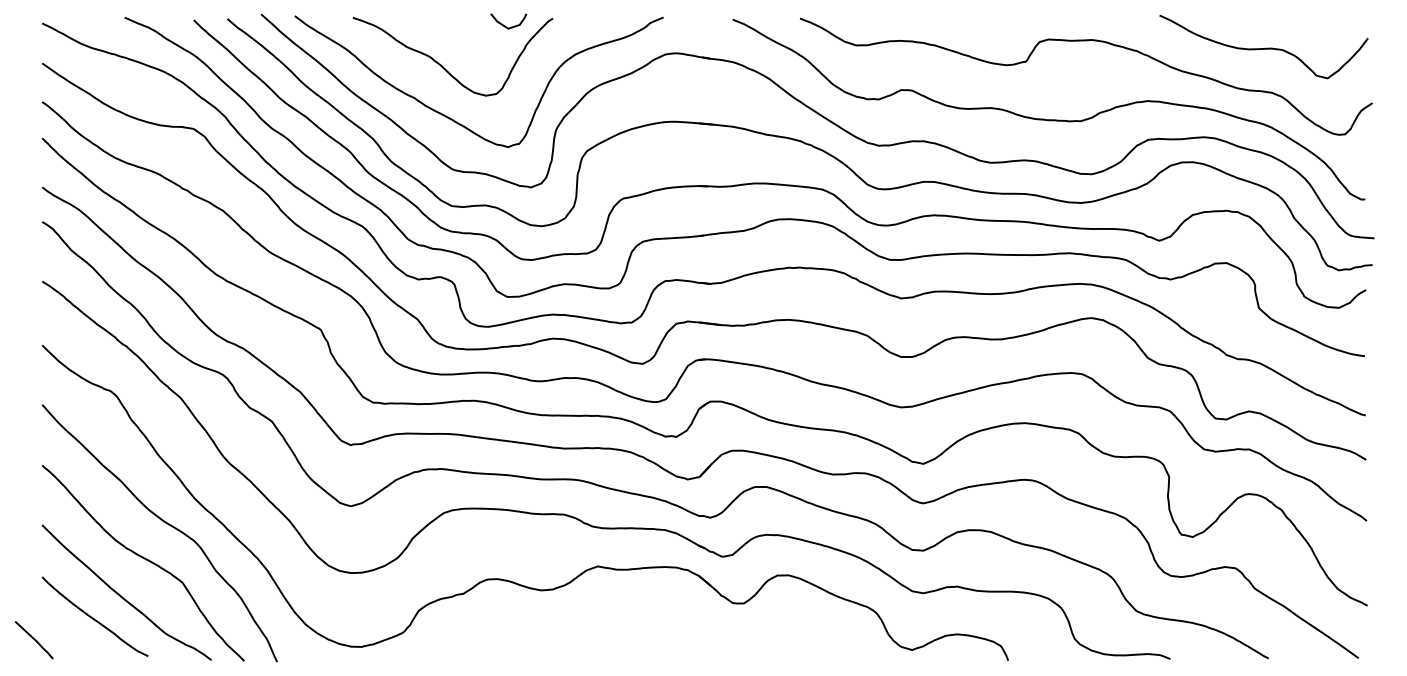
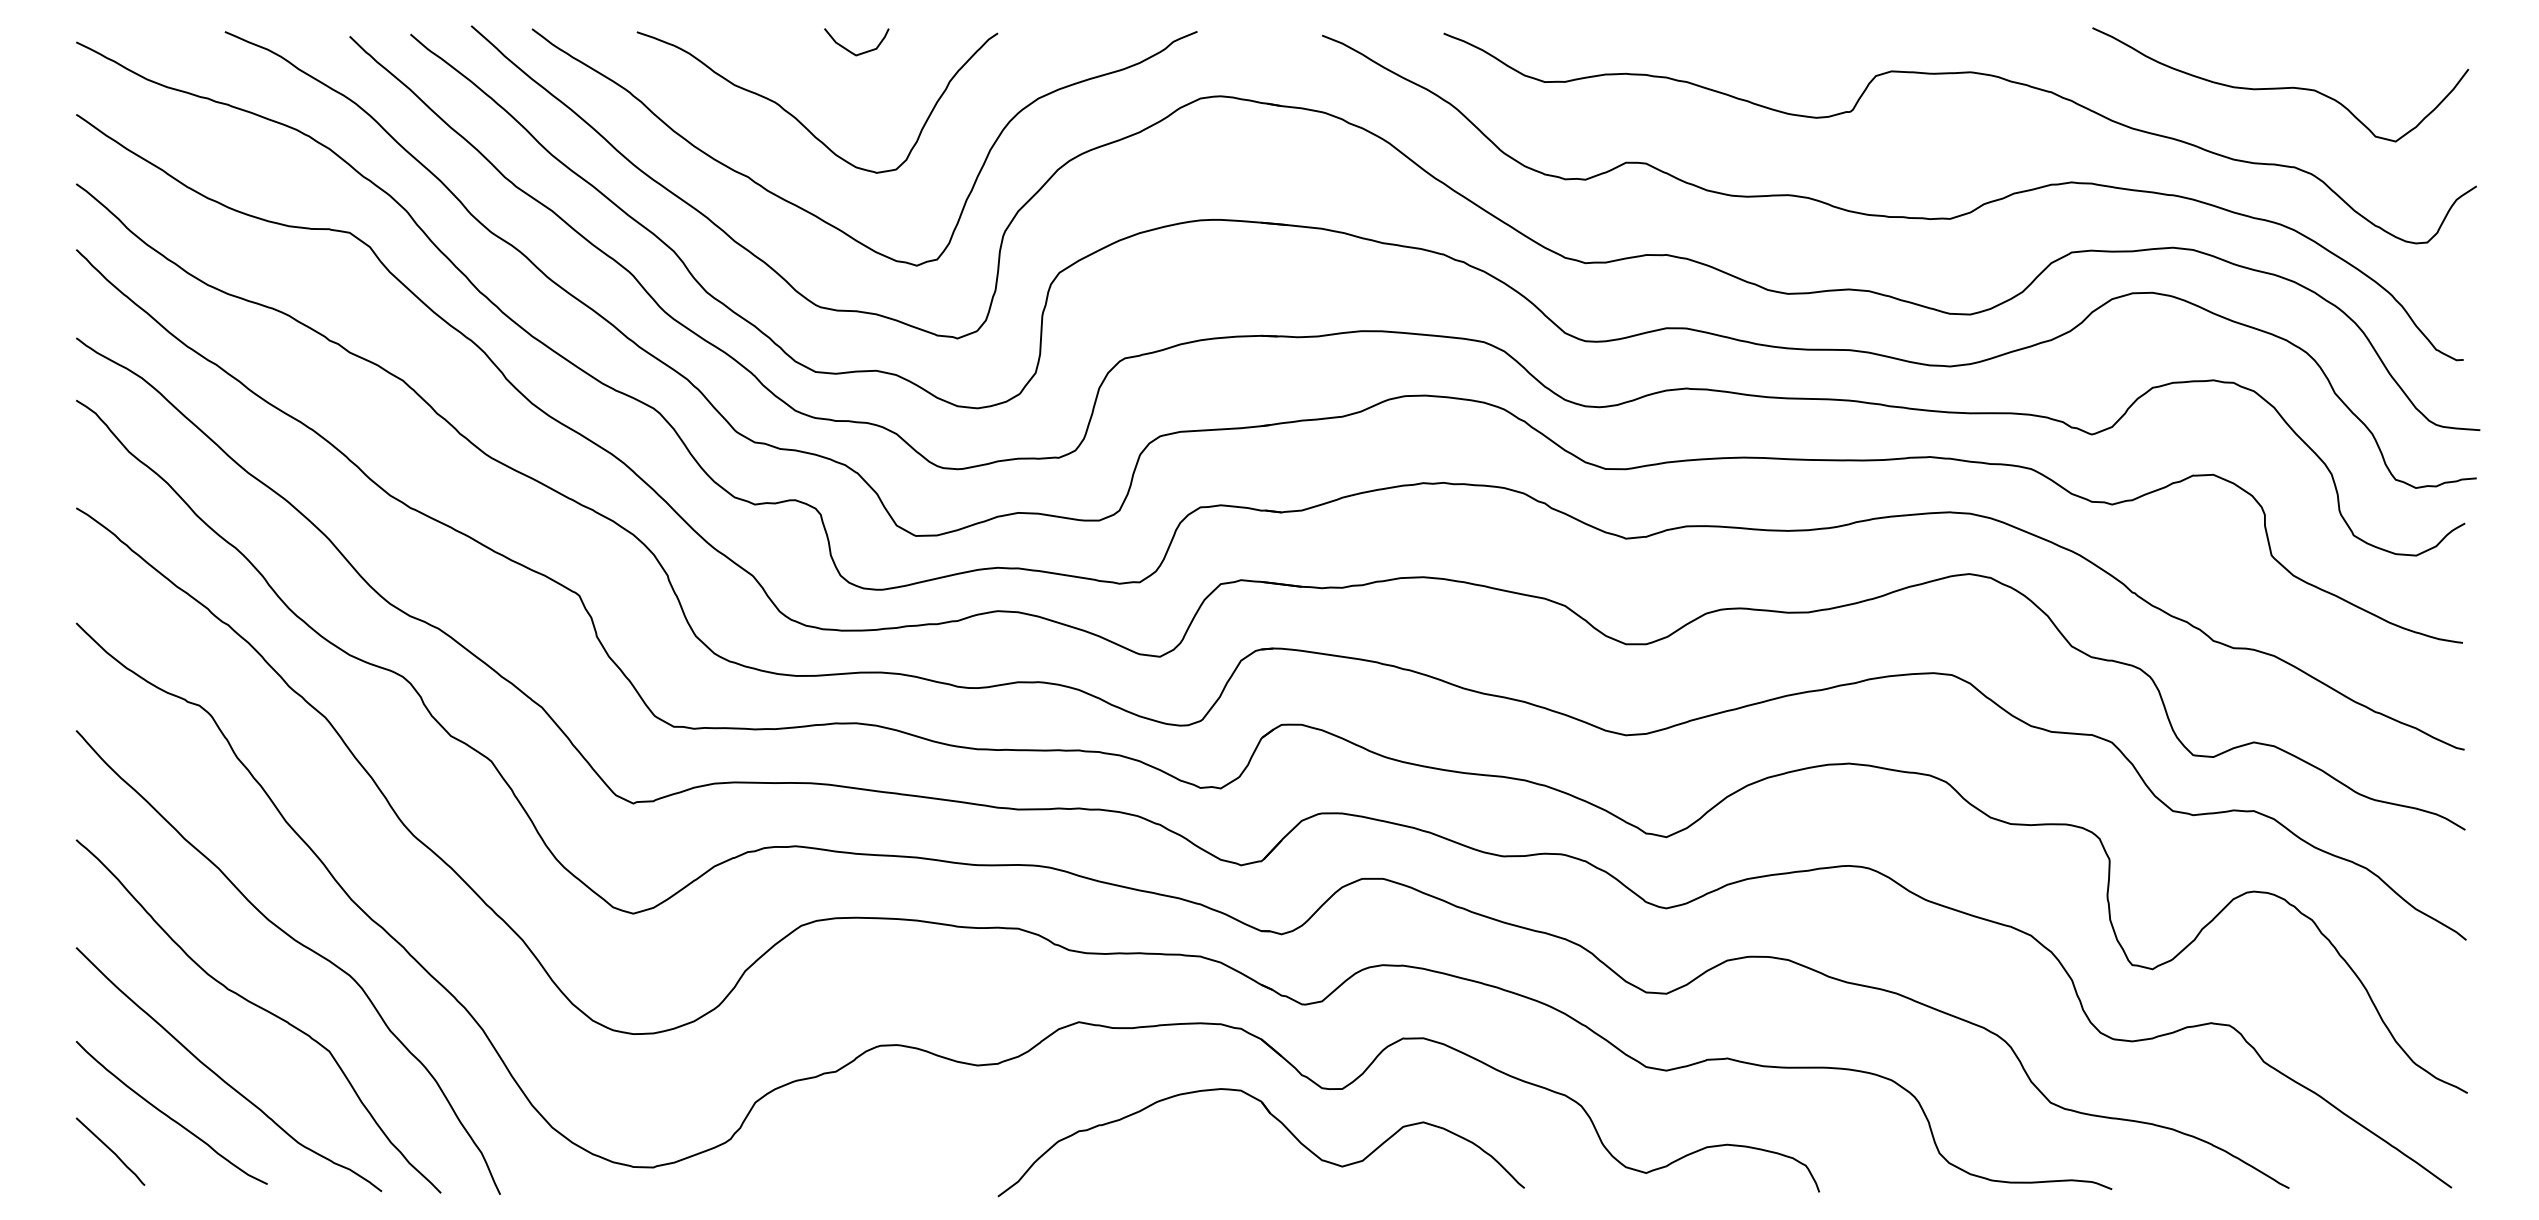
curve: (505, 25) -> (850, 49), moved
part: (707, 621) -> (1276, 1121), added
line: (33, 639) -> (109, 1150), moved

